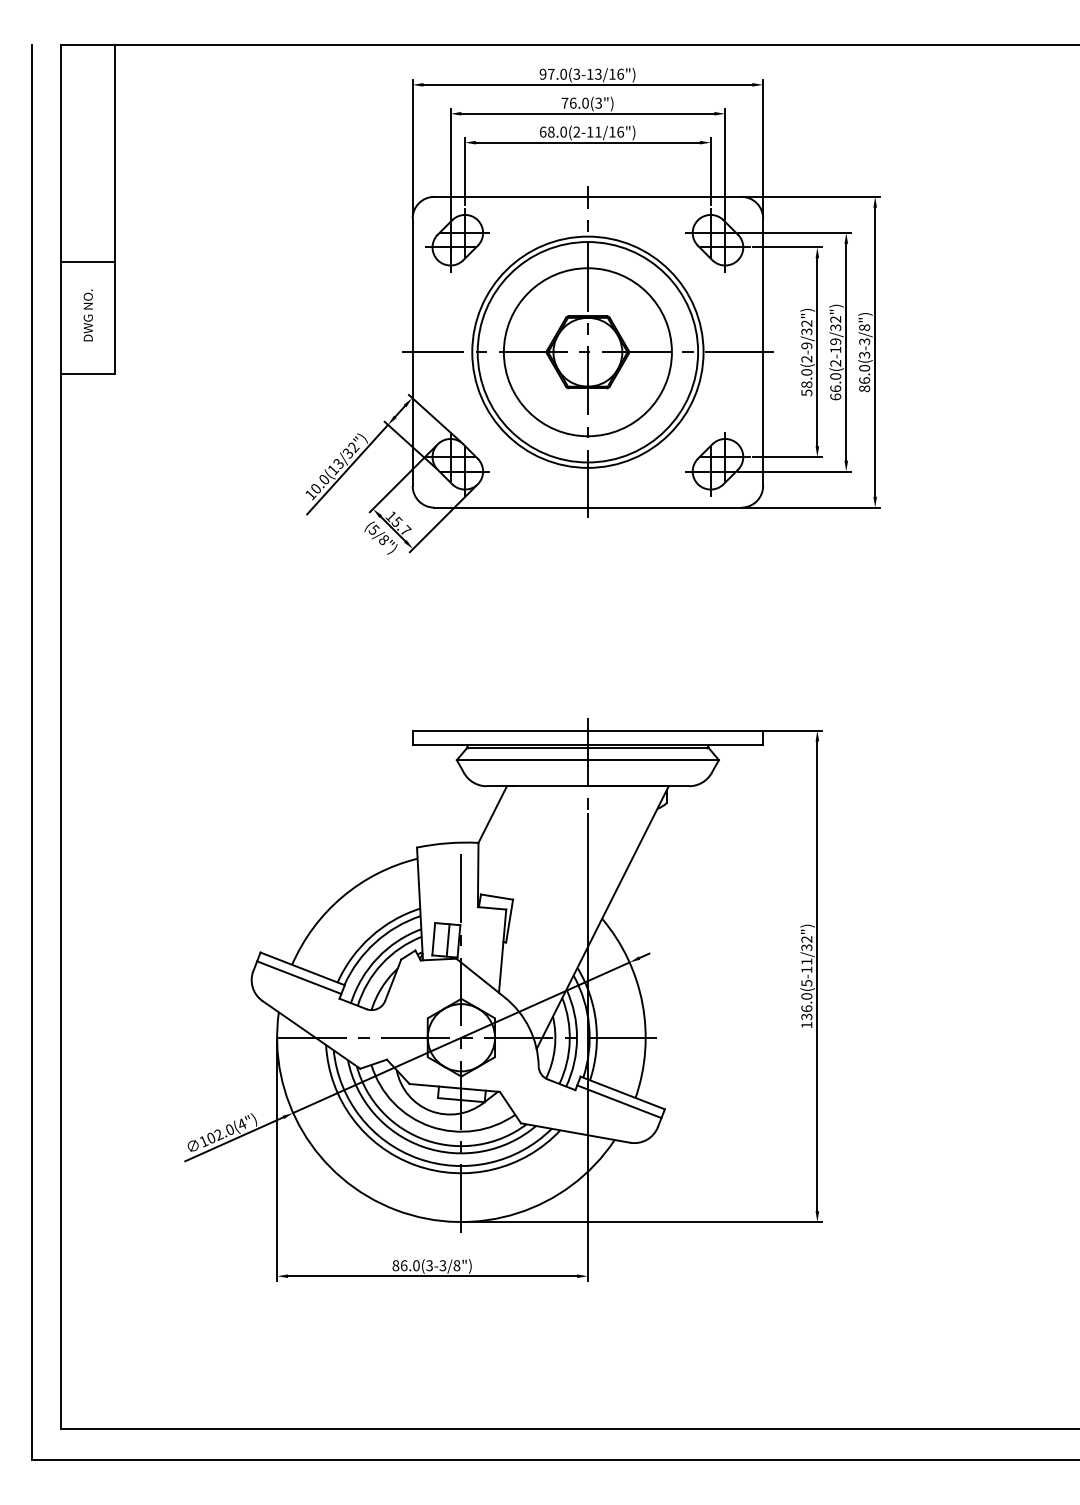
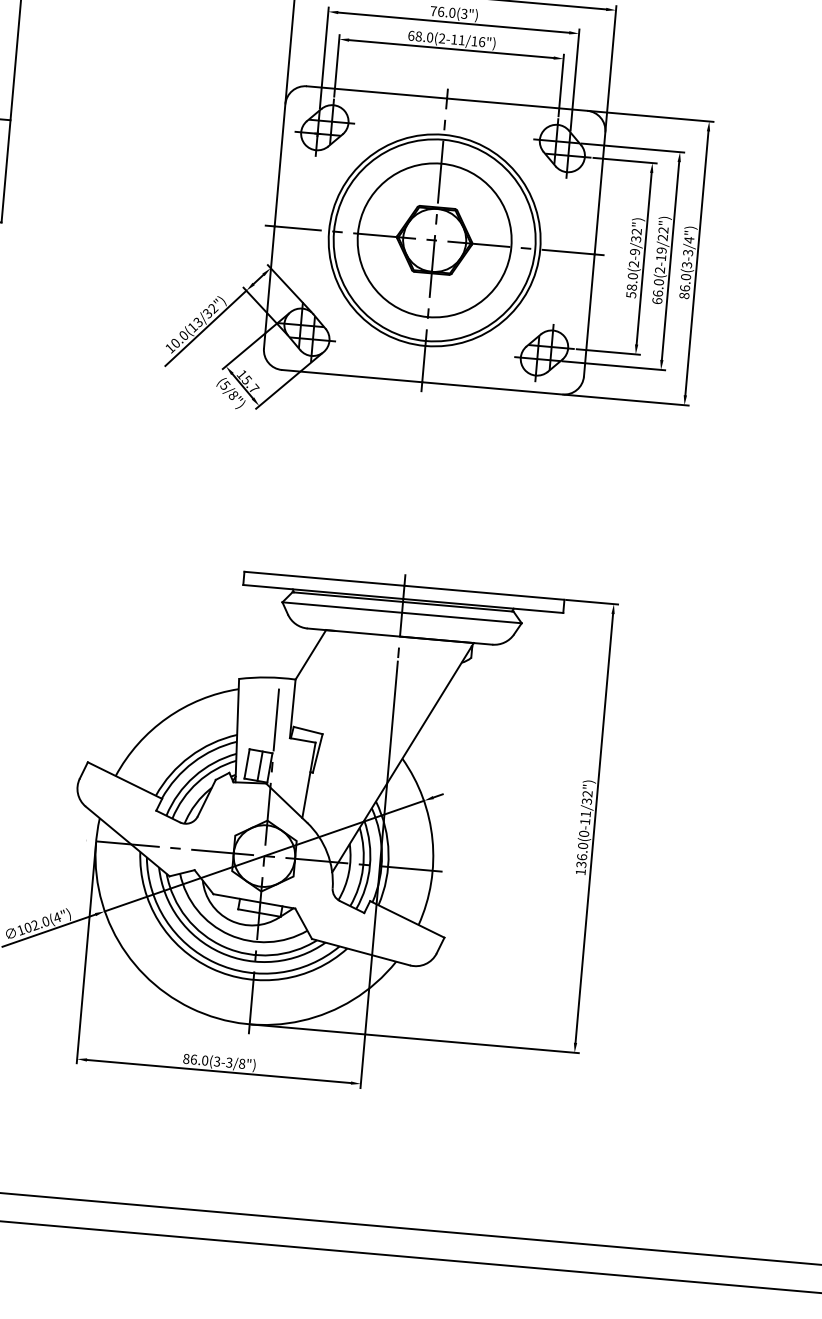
text: (836, 327) -> (663, 237), 66.0(2-19/32") -> 66.0(2-19/22")
text: (864, 327) -> (689, 239), 86.0(3-3/8") -> 86.0(3-3/4")
line: (299, 977) -> (121, 788), removed
text: (806, 982) -> (583, 833), 136.0(5-11/32") -> 136.0(0-11/32")
line: (619, 1101) -> (403, 926), removed

